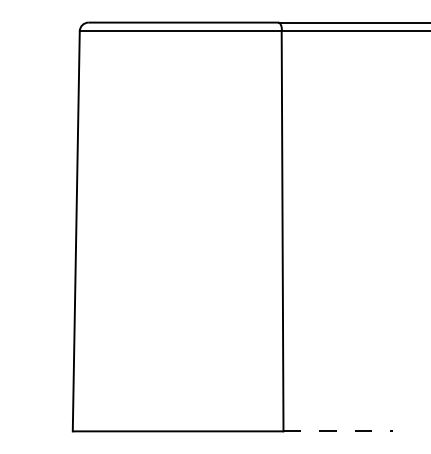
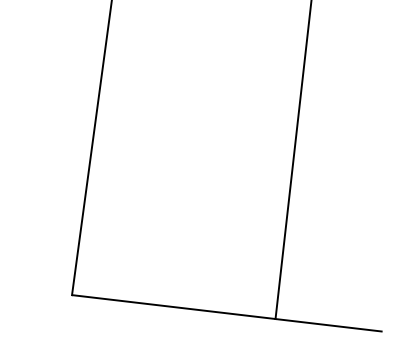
line: (338, 431) -> (328, 325), dashed -> solid

